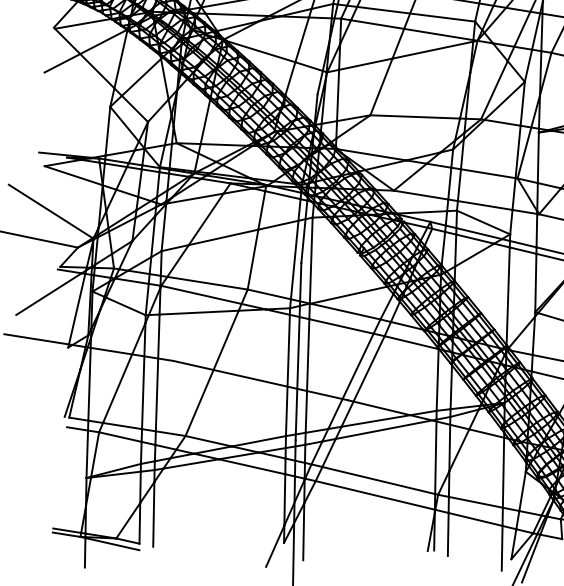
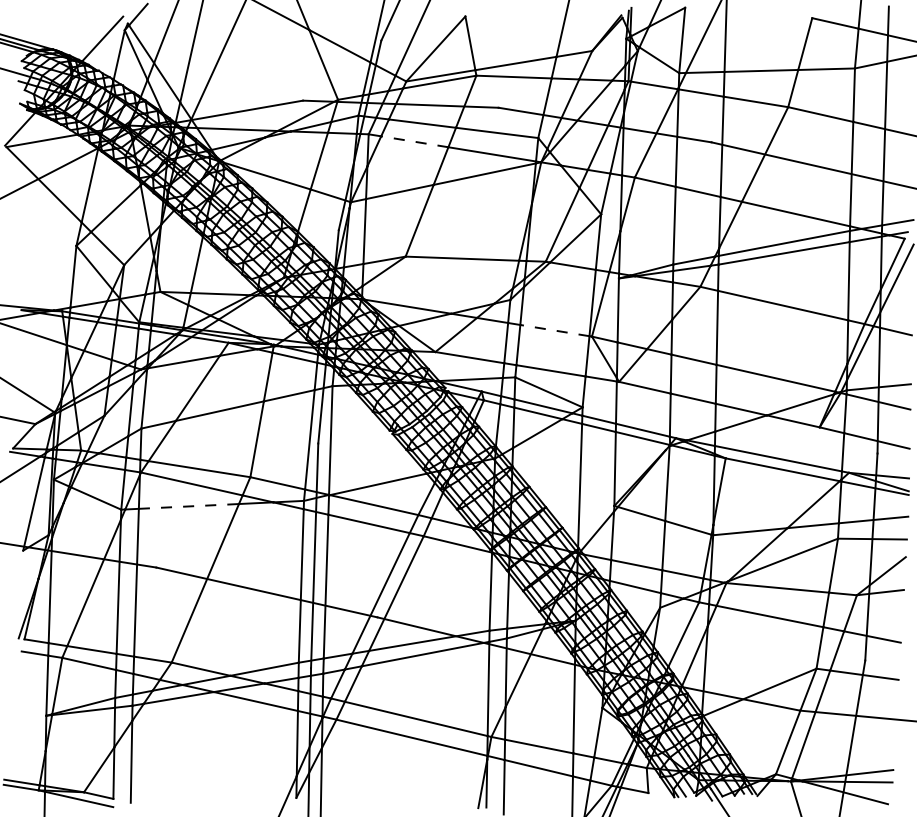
line: (377, 24) -> (414, 141), solid -> dashed
line: (487, 173) -> (554, 330), solid -> dashed
line: (199, 312) -> (189, 506), solid -> dashed

